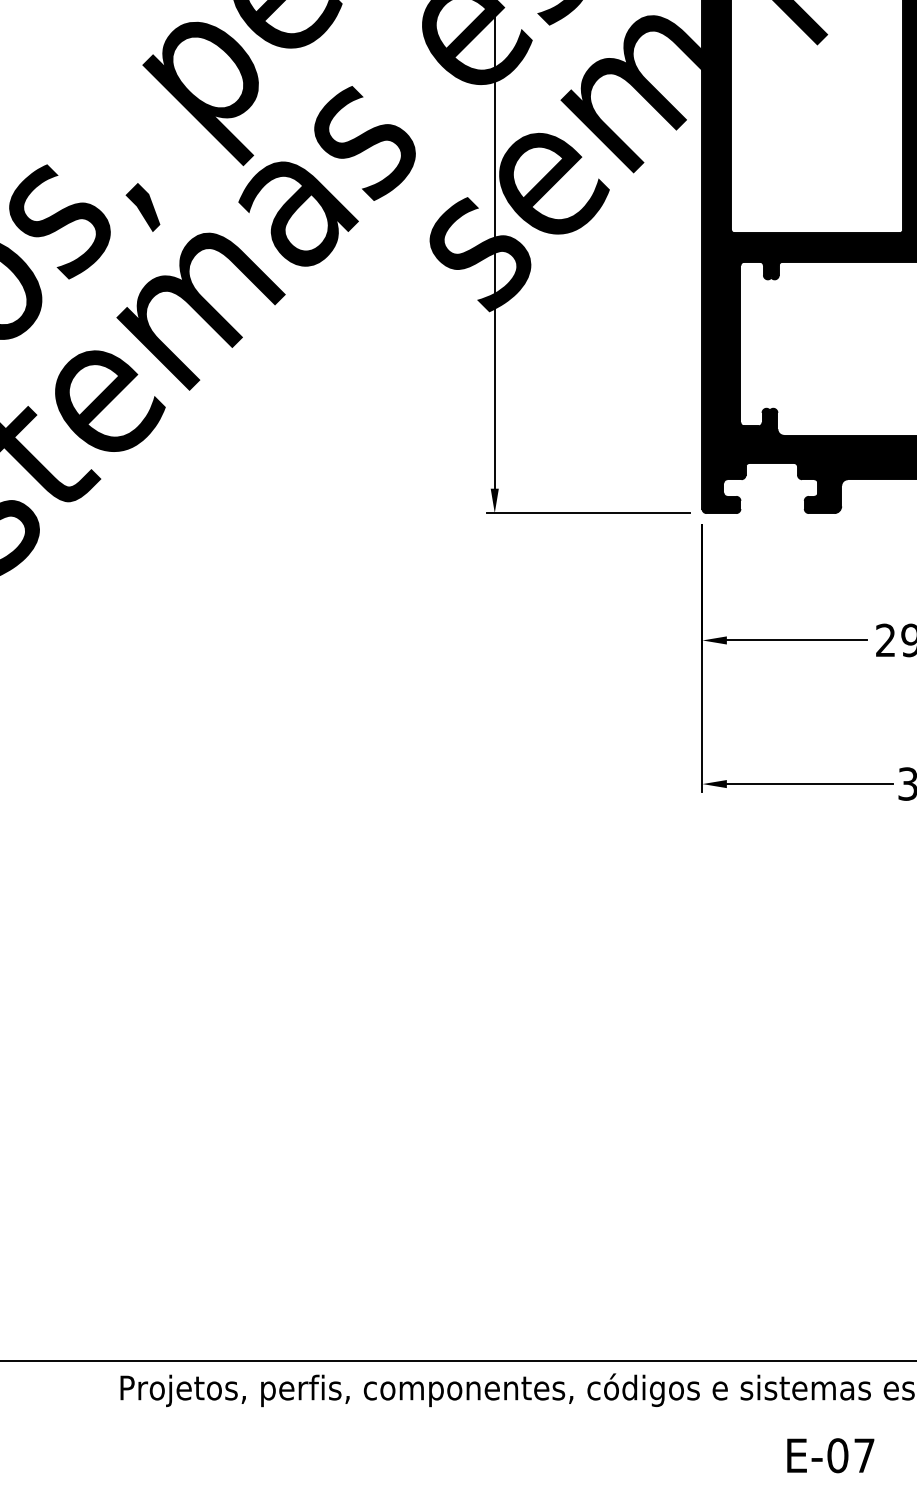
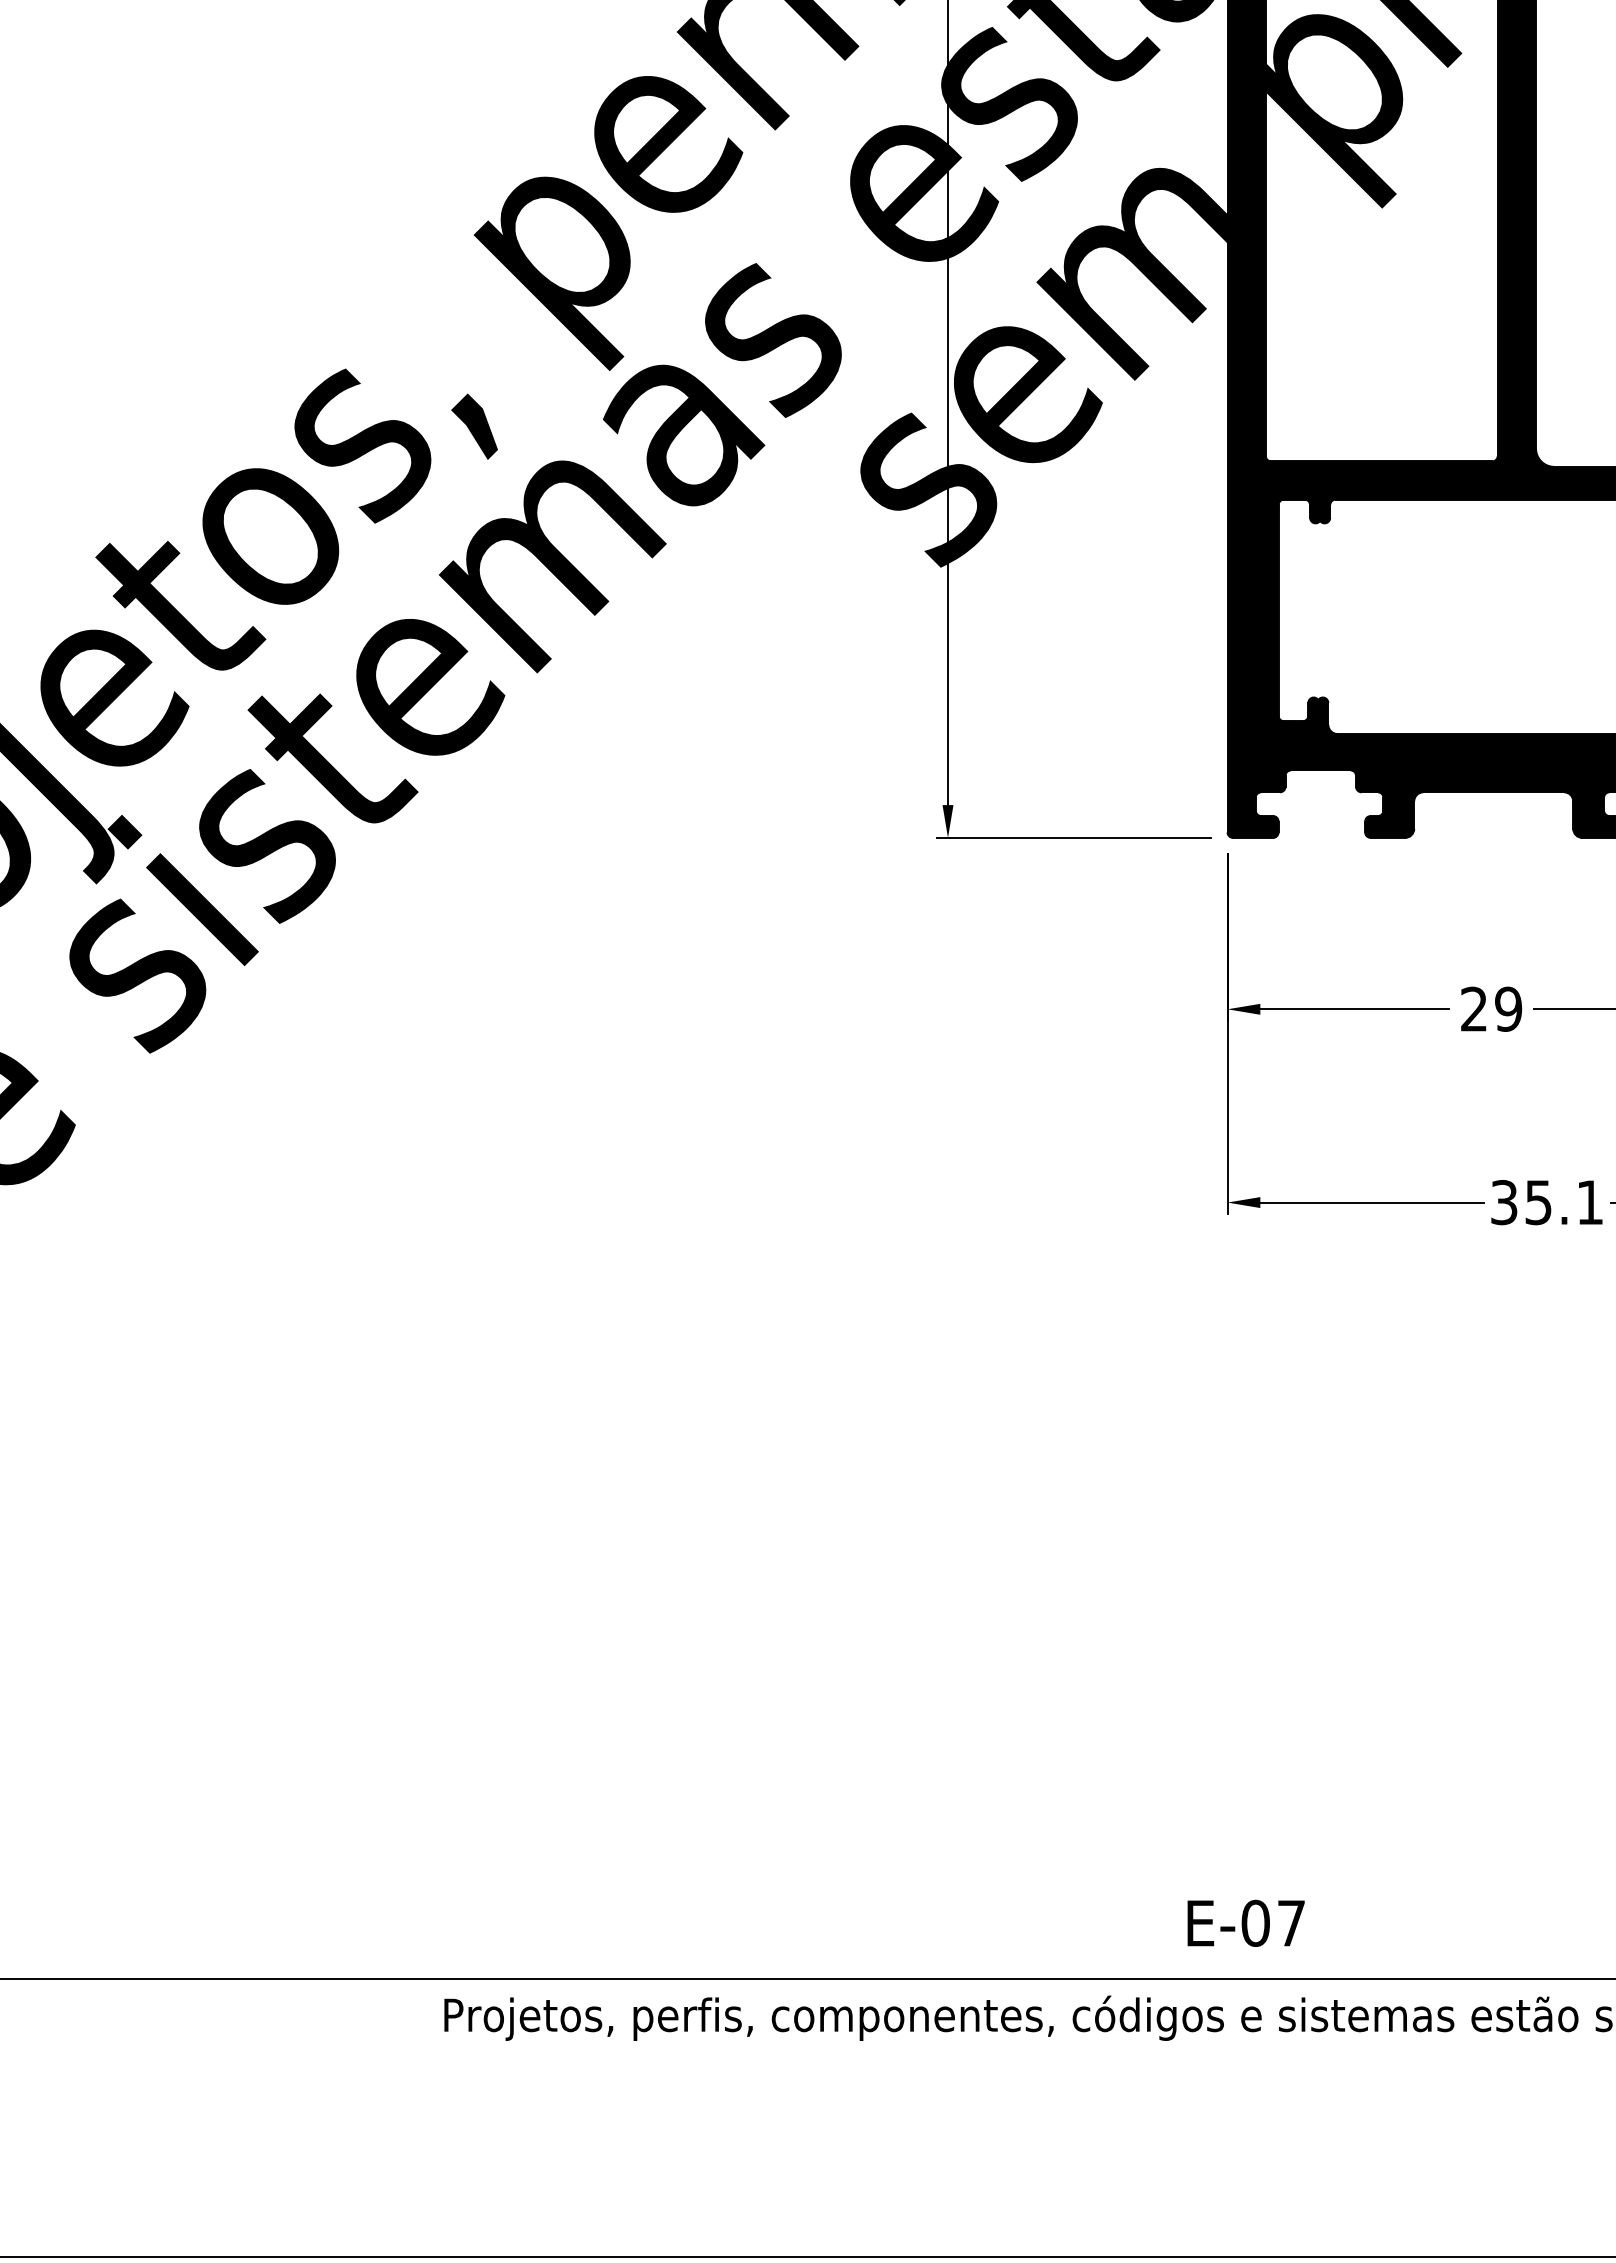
text: (830, 1455) -> (1245, 1922), moved

